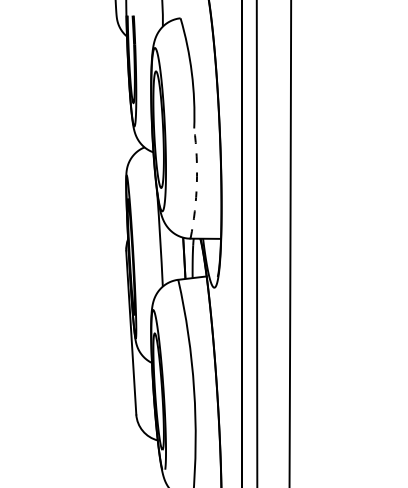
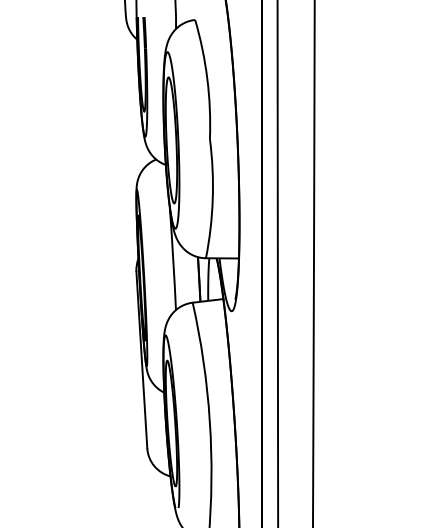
arc: (196, 183) -> (212, 198), dashed -> solid

